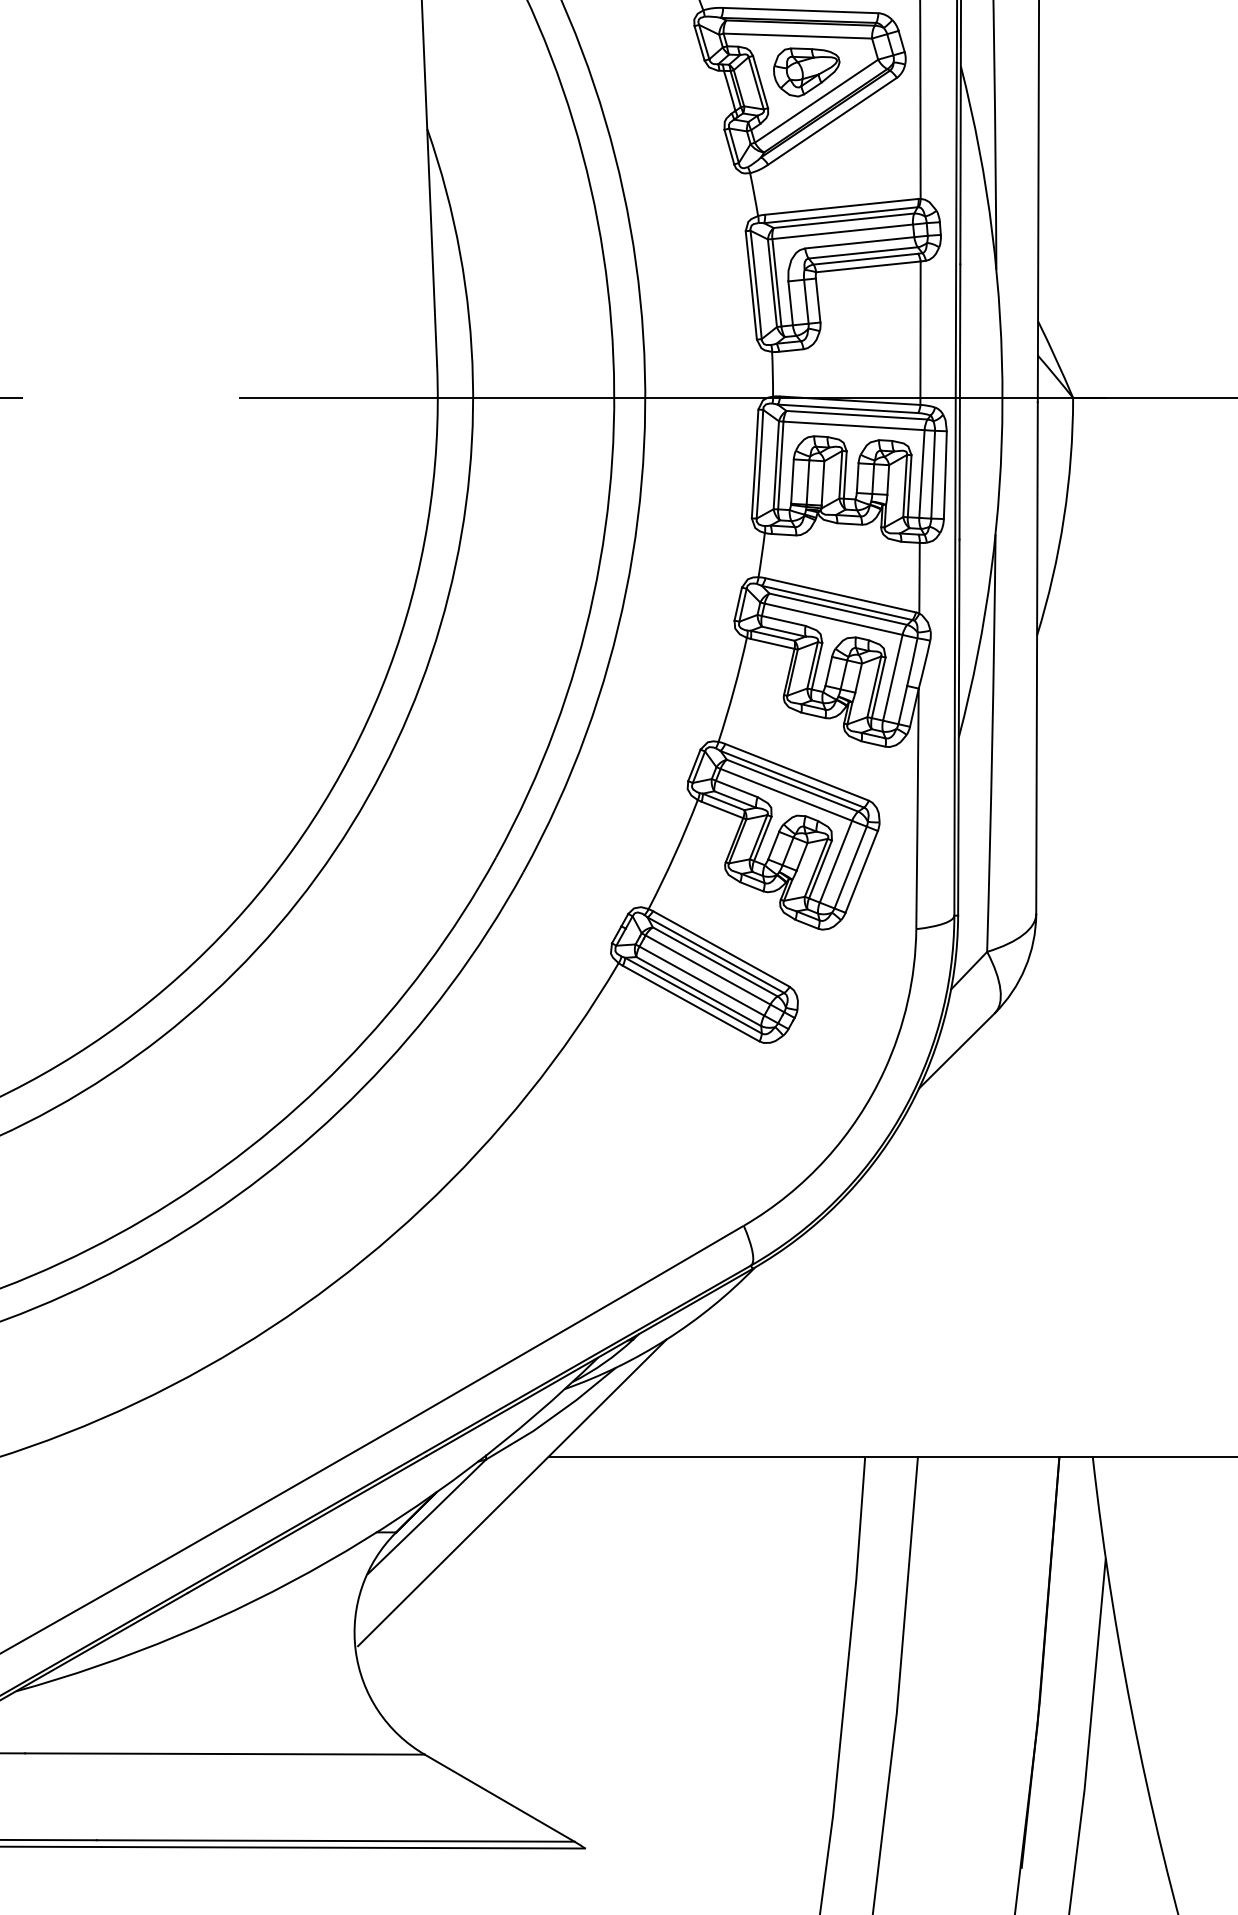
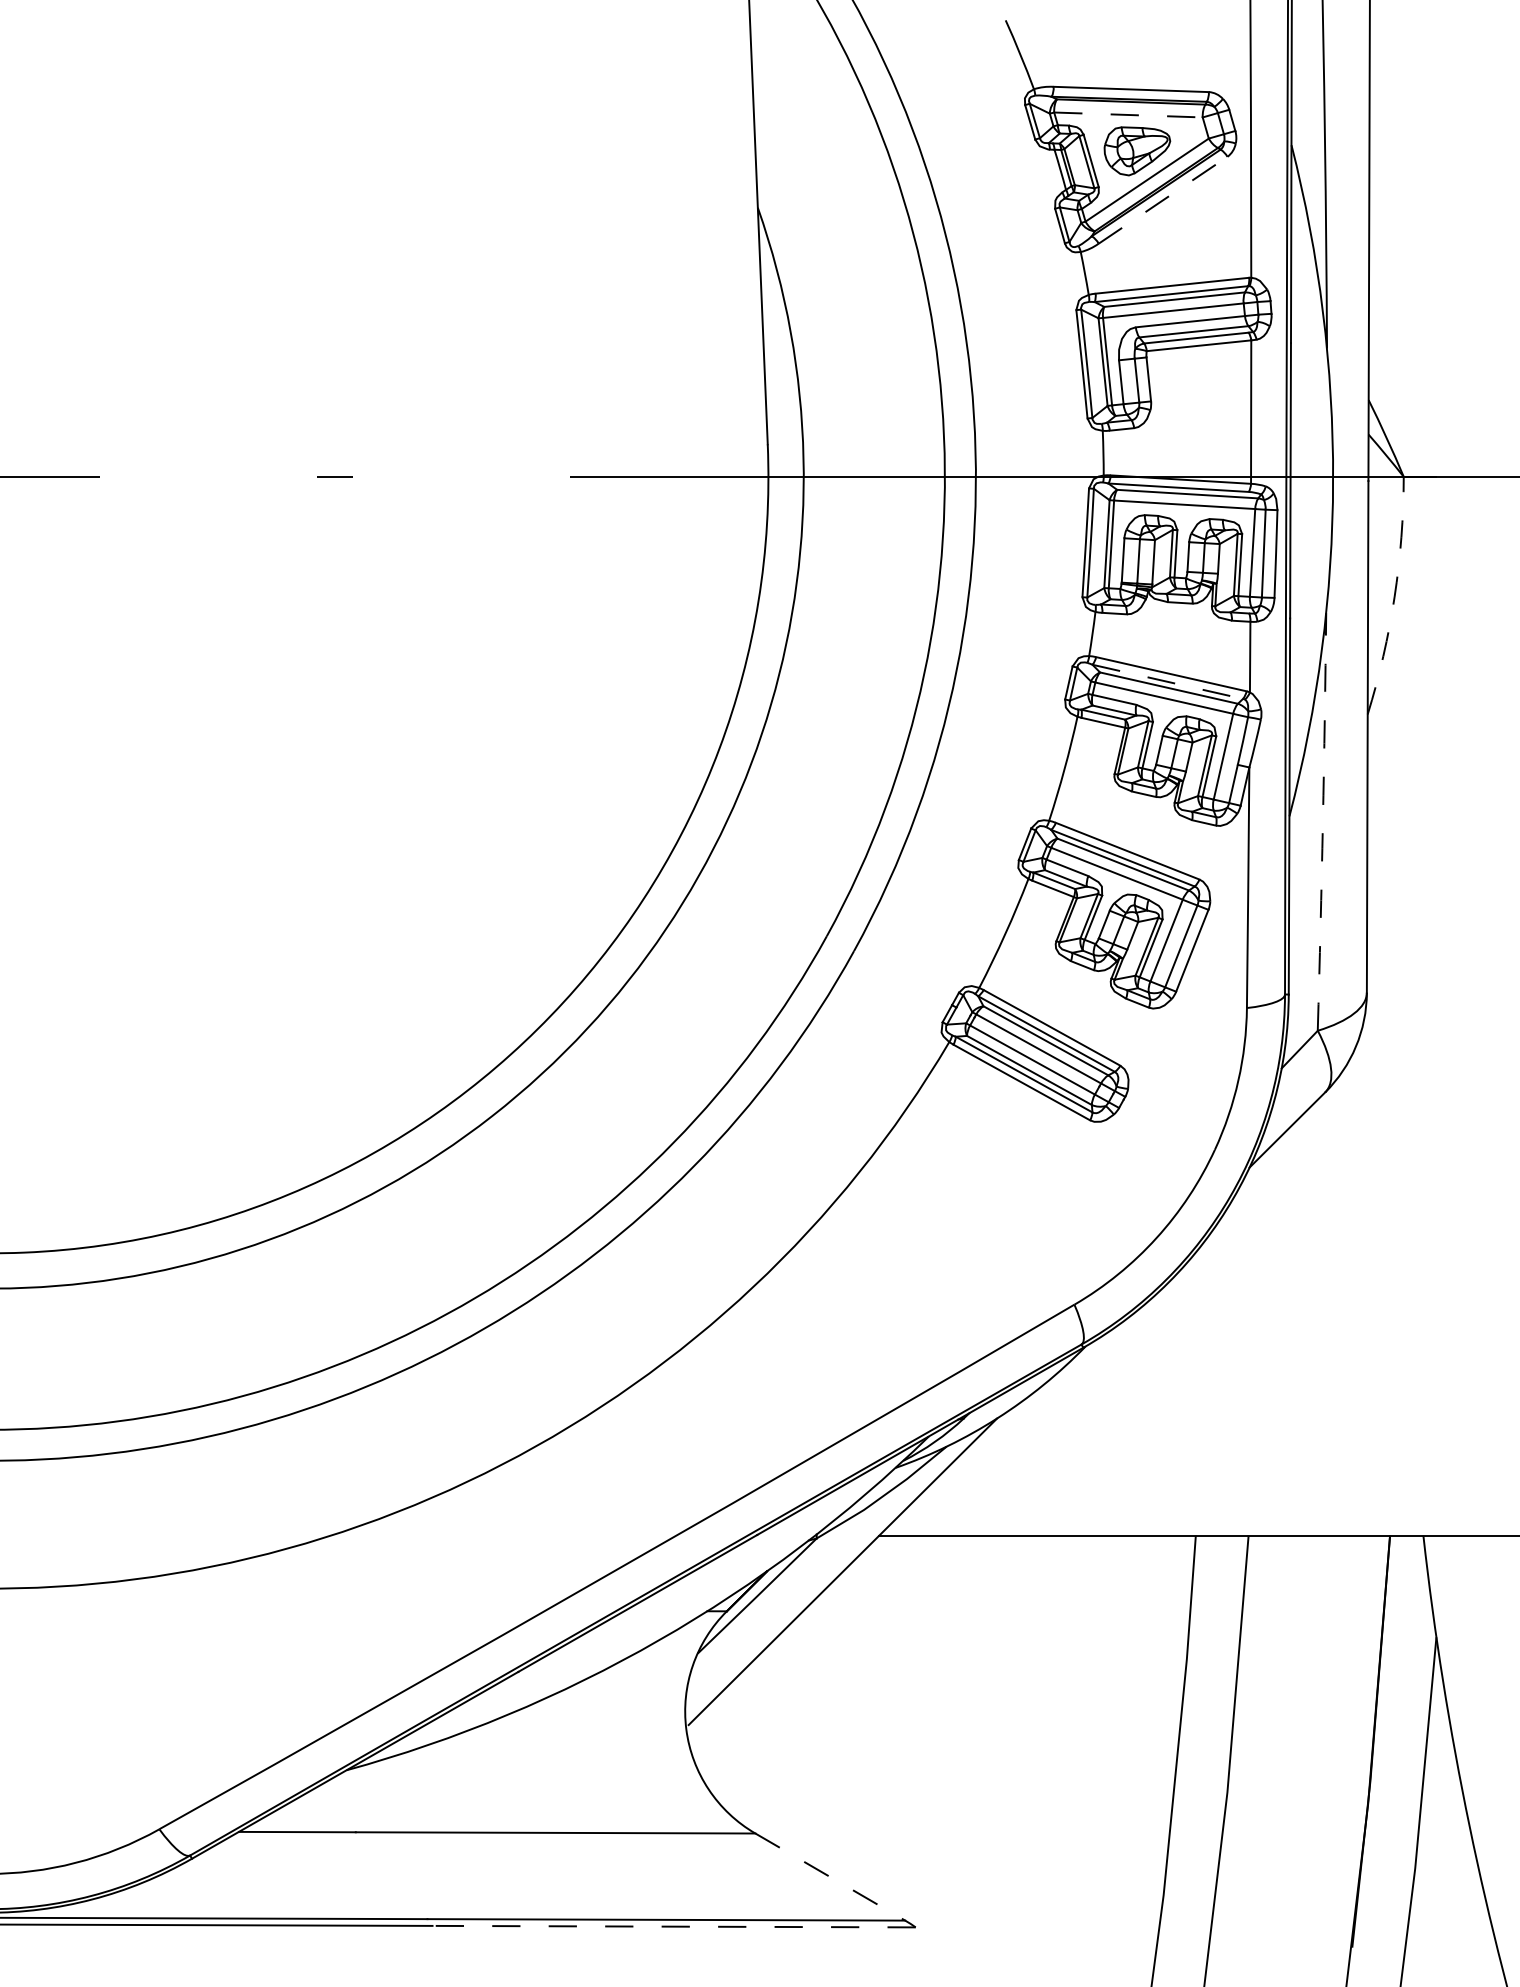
line: (797, 36) -> (1128, 115), solid -> dashed
line: (832, 121) -> (1163, 200), solid -> dashed
arc: (1063, 517) -> (1394, 596), solid -> dashed
line: (837, 602) -> (1168, 681), solid -> dashed
arc: (991, 743) -> (1322, 822), solid -> dashed
line: (499, 1798) -> (830, 1877), solid -> dashed
line: (343, 1847) -> (674, 1926), solid -> dashed

